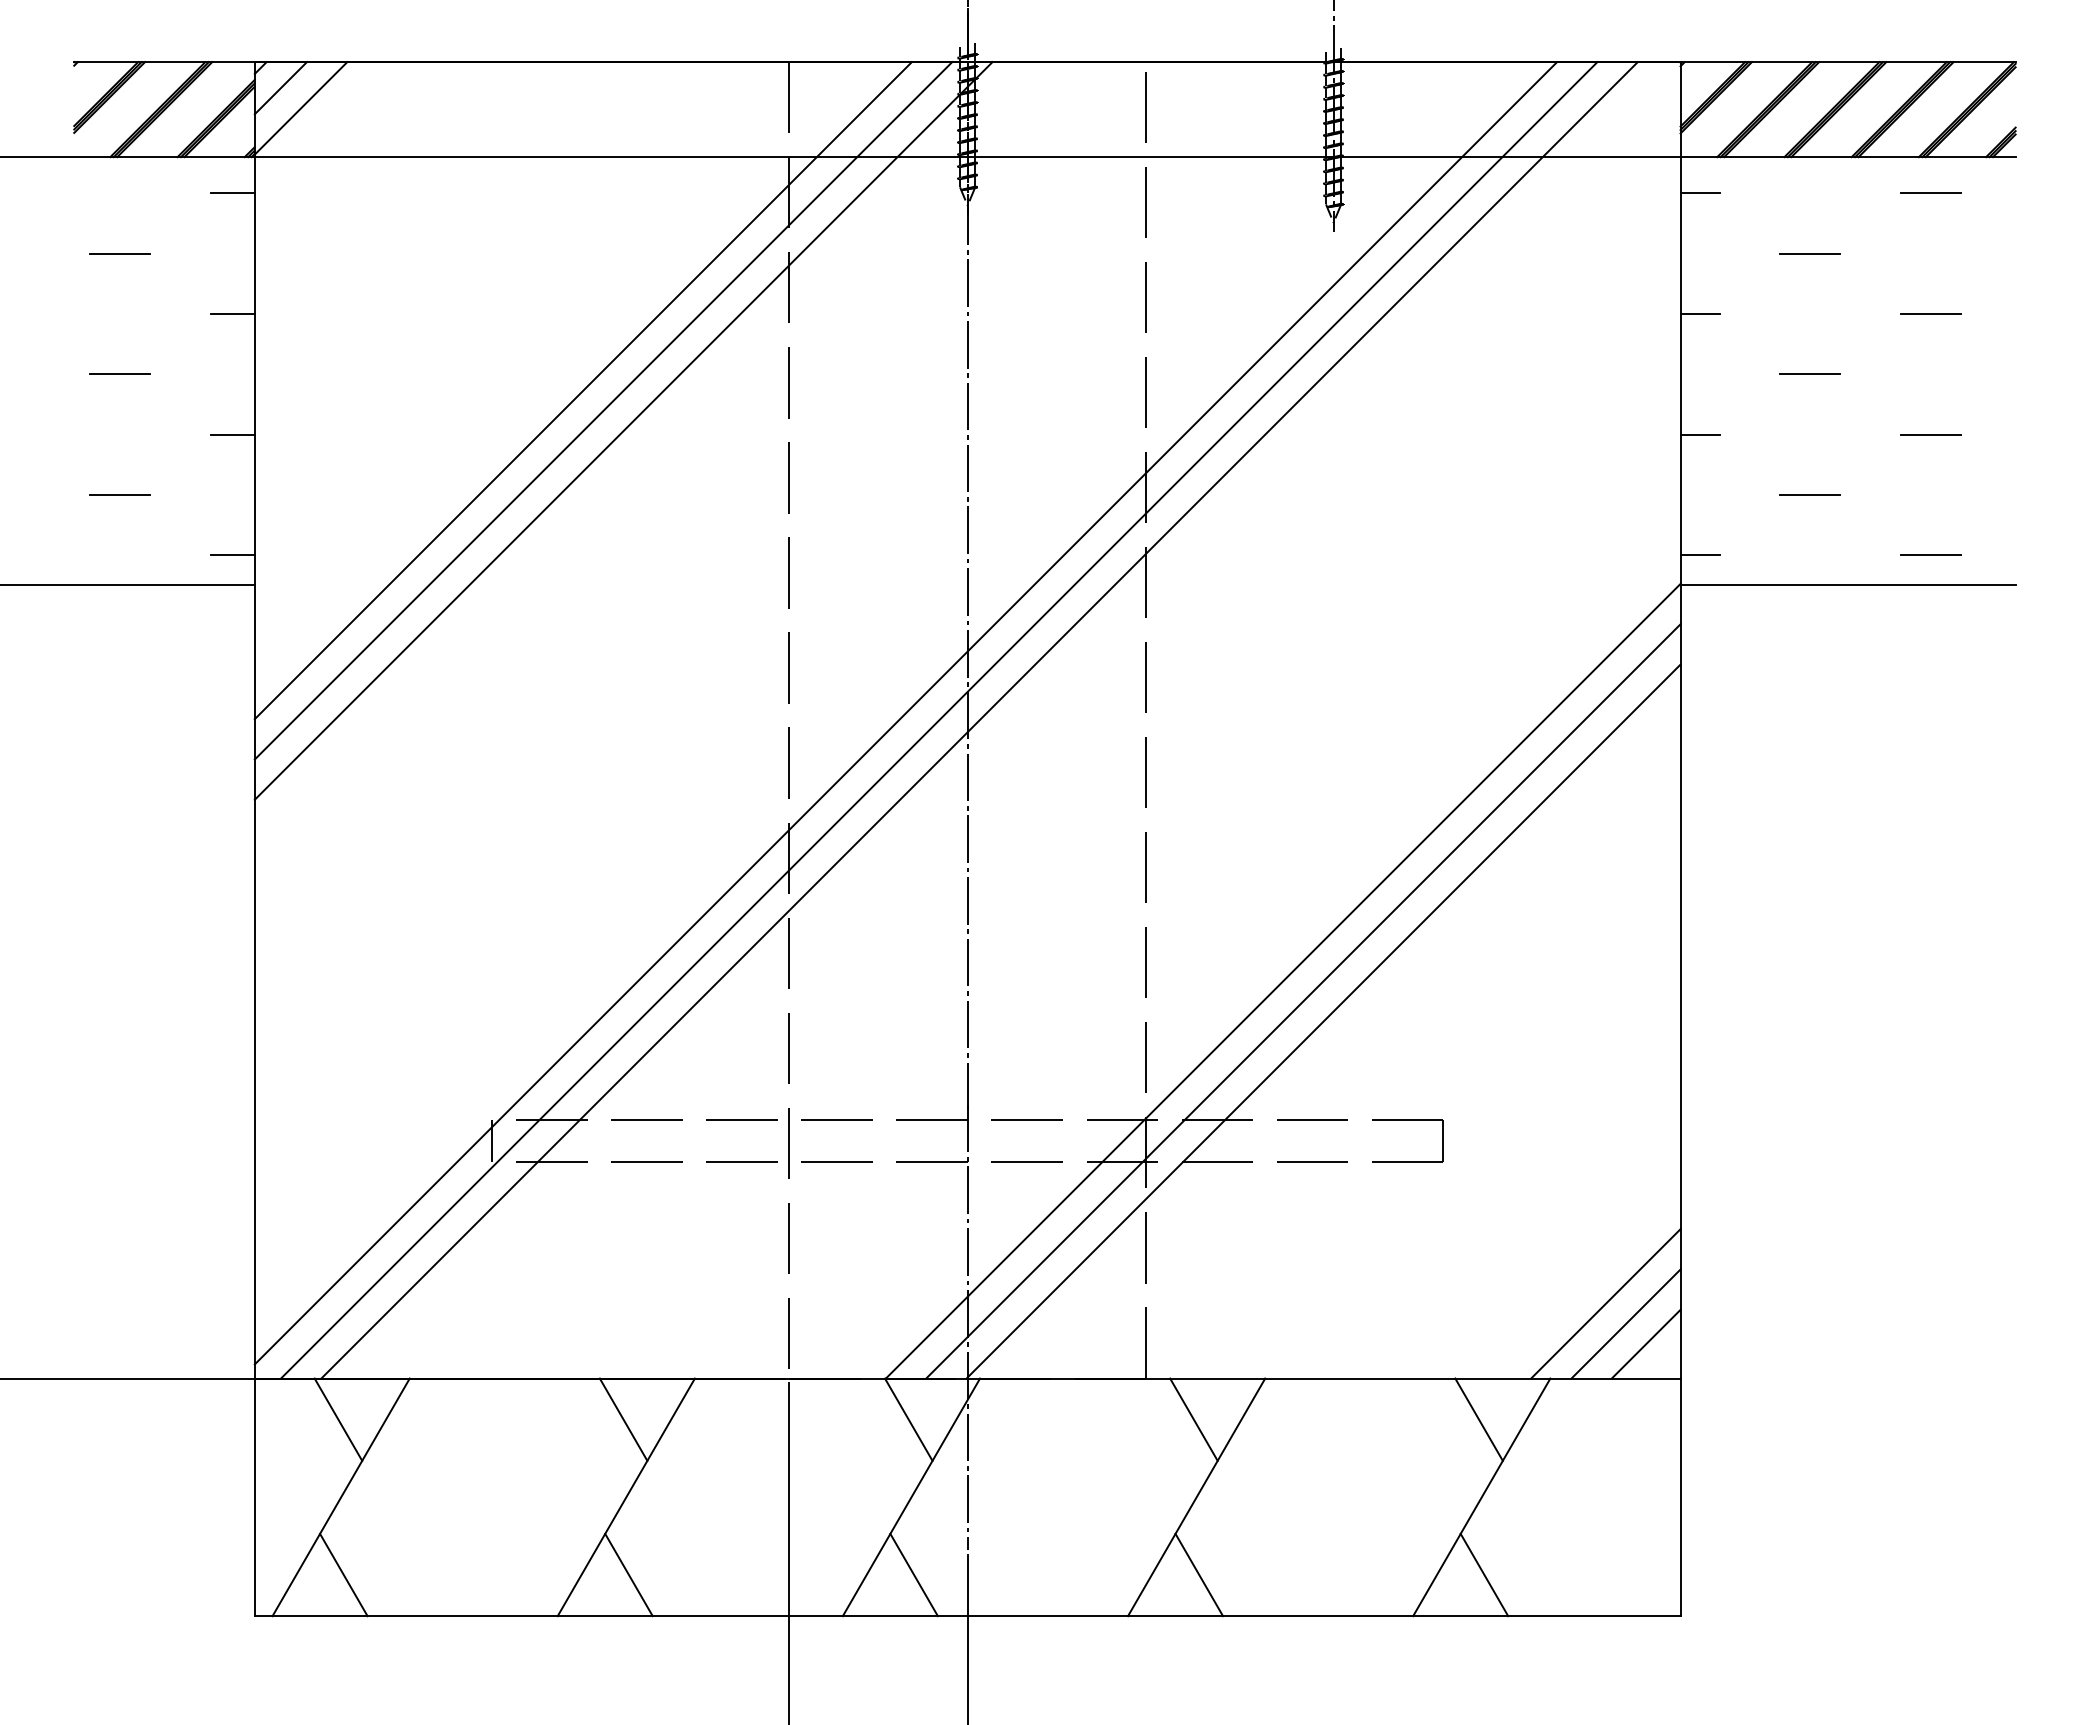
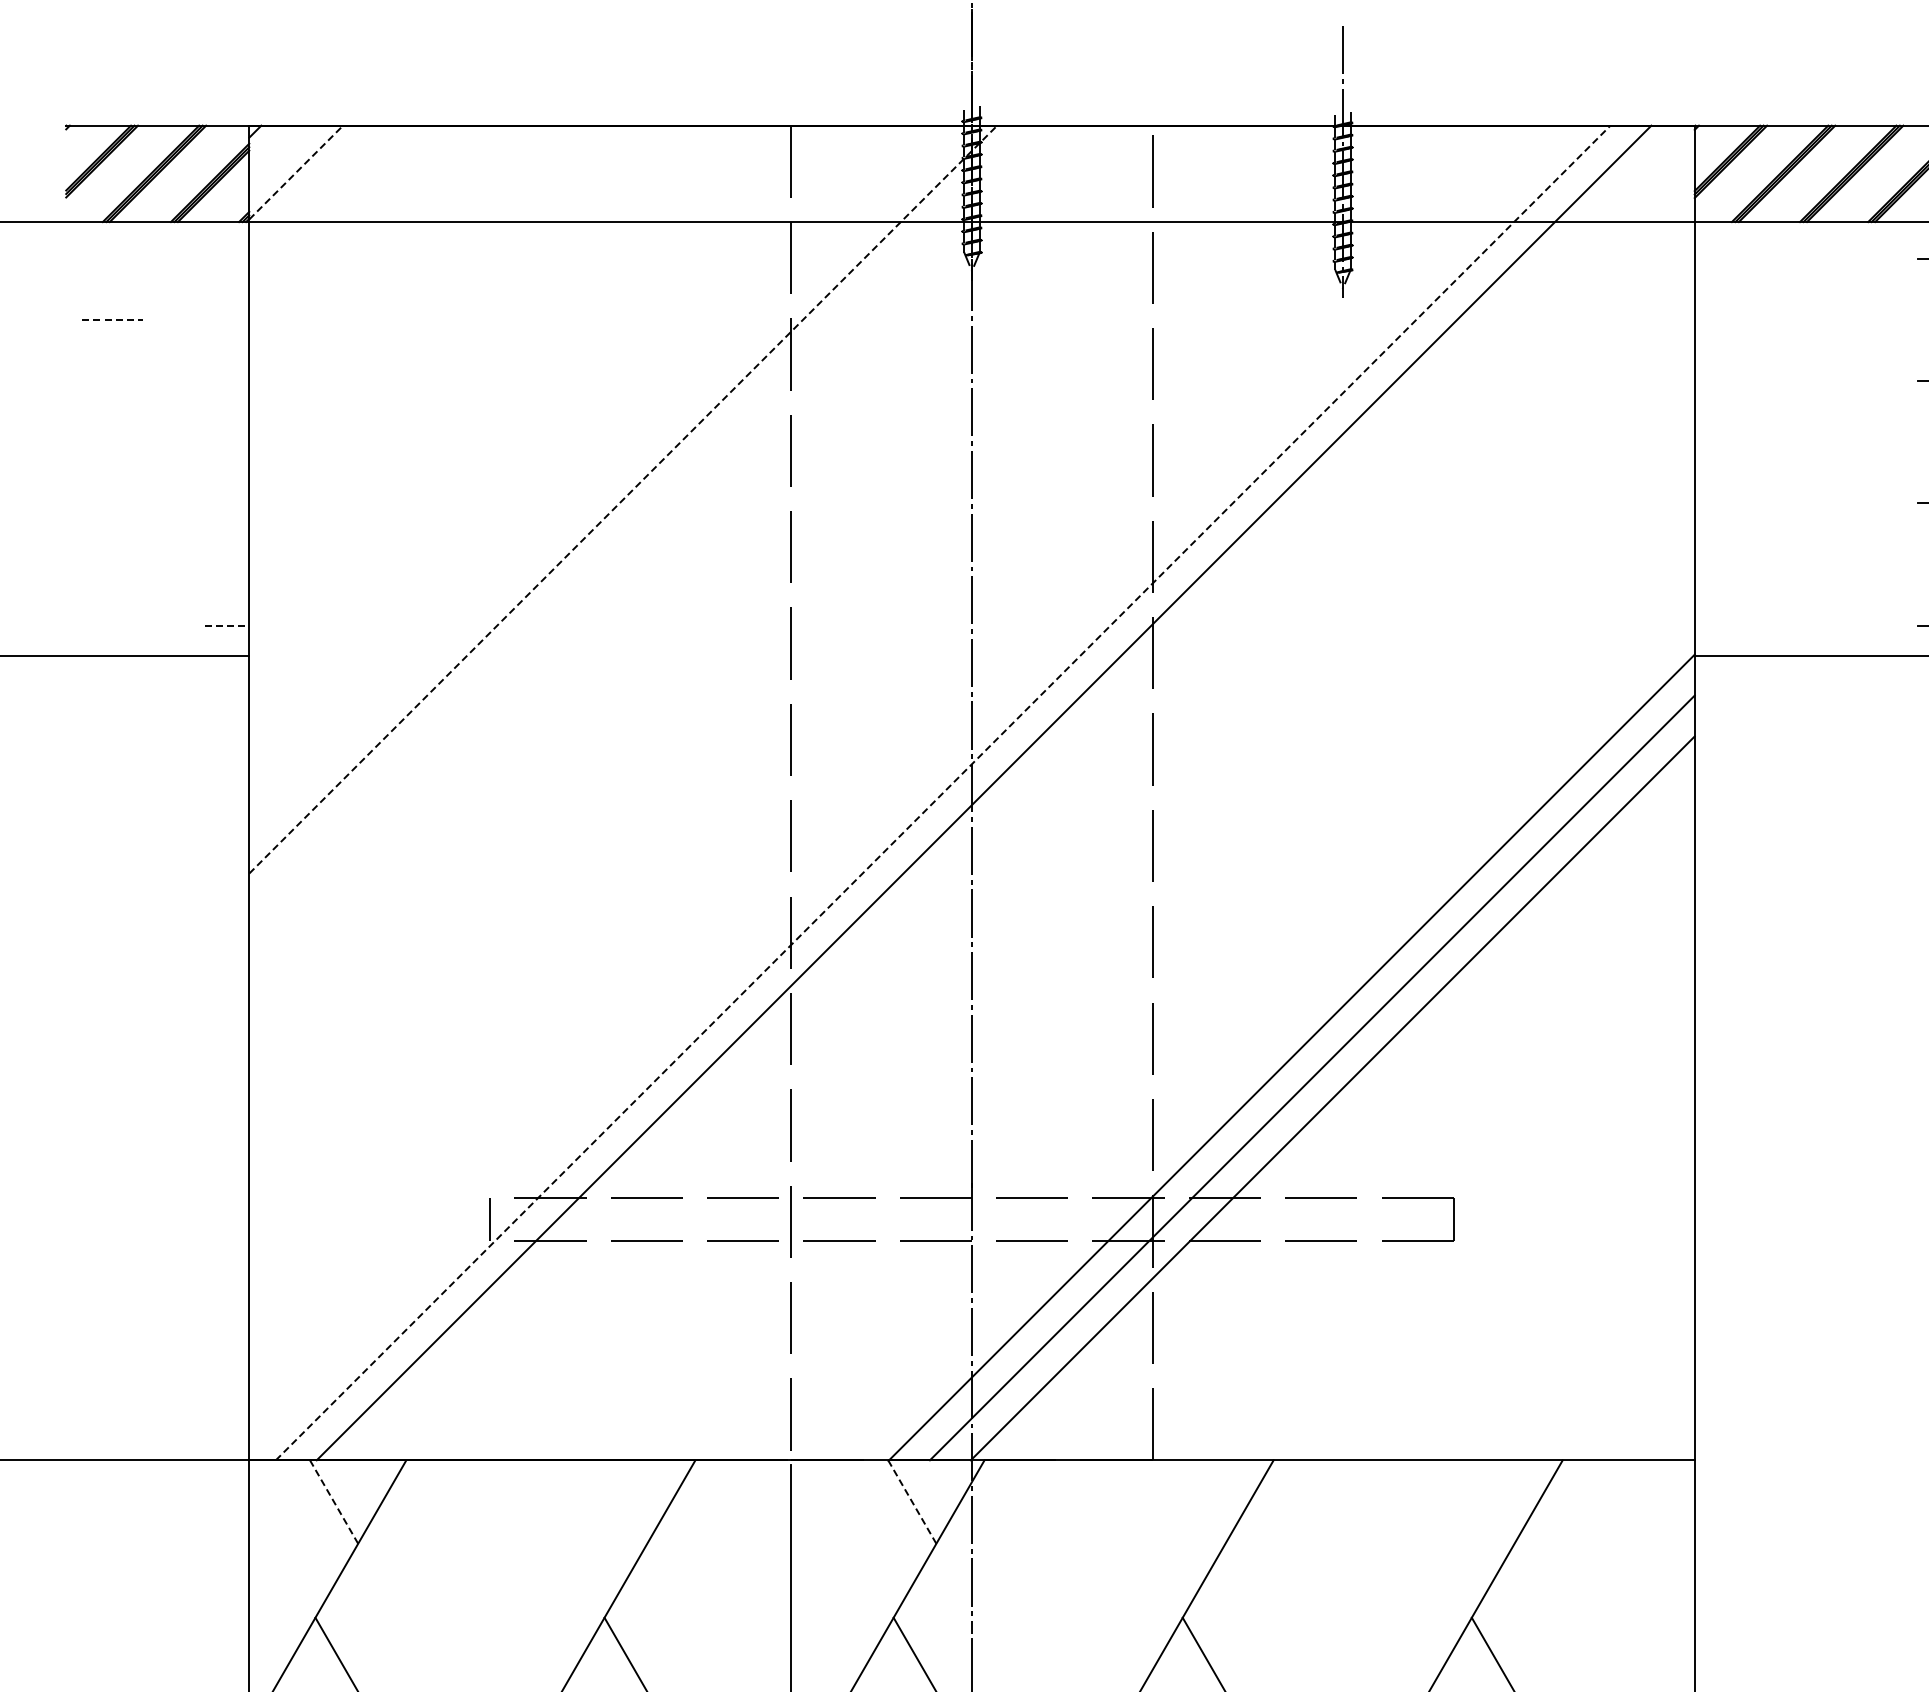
line: (280, 88) -> (275, 152), removed
line: (301, 108) -> (296, 172), solid -> dashed
line: (232, 193) -> (226, 258), removed
line: (1699, 193) -> (1713, 258), removed
line: (120, 253) -> (113, 319), solid -> dashed
line: (1809, 253) -> (1825, 319), removed
line: (232, 313) -> (226, 380), removed
line: (1699, 313) -> (1713, 380), removed
line: (120, 374) -> (113, 442), removed
line: (1810, 374) -> (1826, 442), removed
line: (582, 390) -> (581, 458), removed
line: (603, 410) -> (602, 478), removed
line: (623, 430) -> (623, 499), solid -> dashed
line: (232, 434) -> (226, 503), removed
line: (1699, 434) -> (1713, 503), removed
line: (119, 494) -> (112, 564), removed
line: (1810, 495) -> (1826, 565), removed
line: (233, 555) -> (227, 625), solid -> dashed
line: (1699, 555) -> (1713, 625), removed
line: (905, 713) -> (908, 786), removed
line: (939, 720) -> (943, 793), solid -> dashed
line: (1605, 1303) -> (1618, 1384), removed
line: (1625, 1323) -> (1638, 1404), removed
line: (1645, 1343) -> (1659, 1424), removed
line: (338, 1419) -> (334, 1501), solid -> dashed
line: (623, 1419) -> (623, 1501), removed
line: (908, 1419) -> (912, 1501), solid -> dashed
line: (1193, 1419) -> (1200, 1501), removed
line: (1478, 1419) -> (1489, 1501), removed

